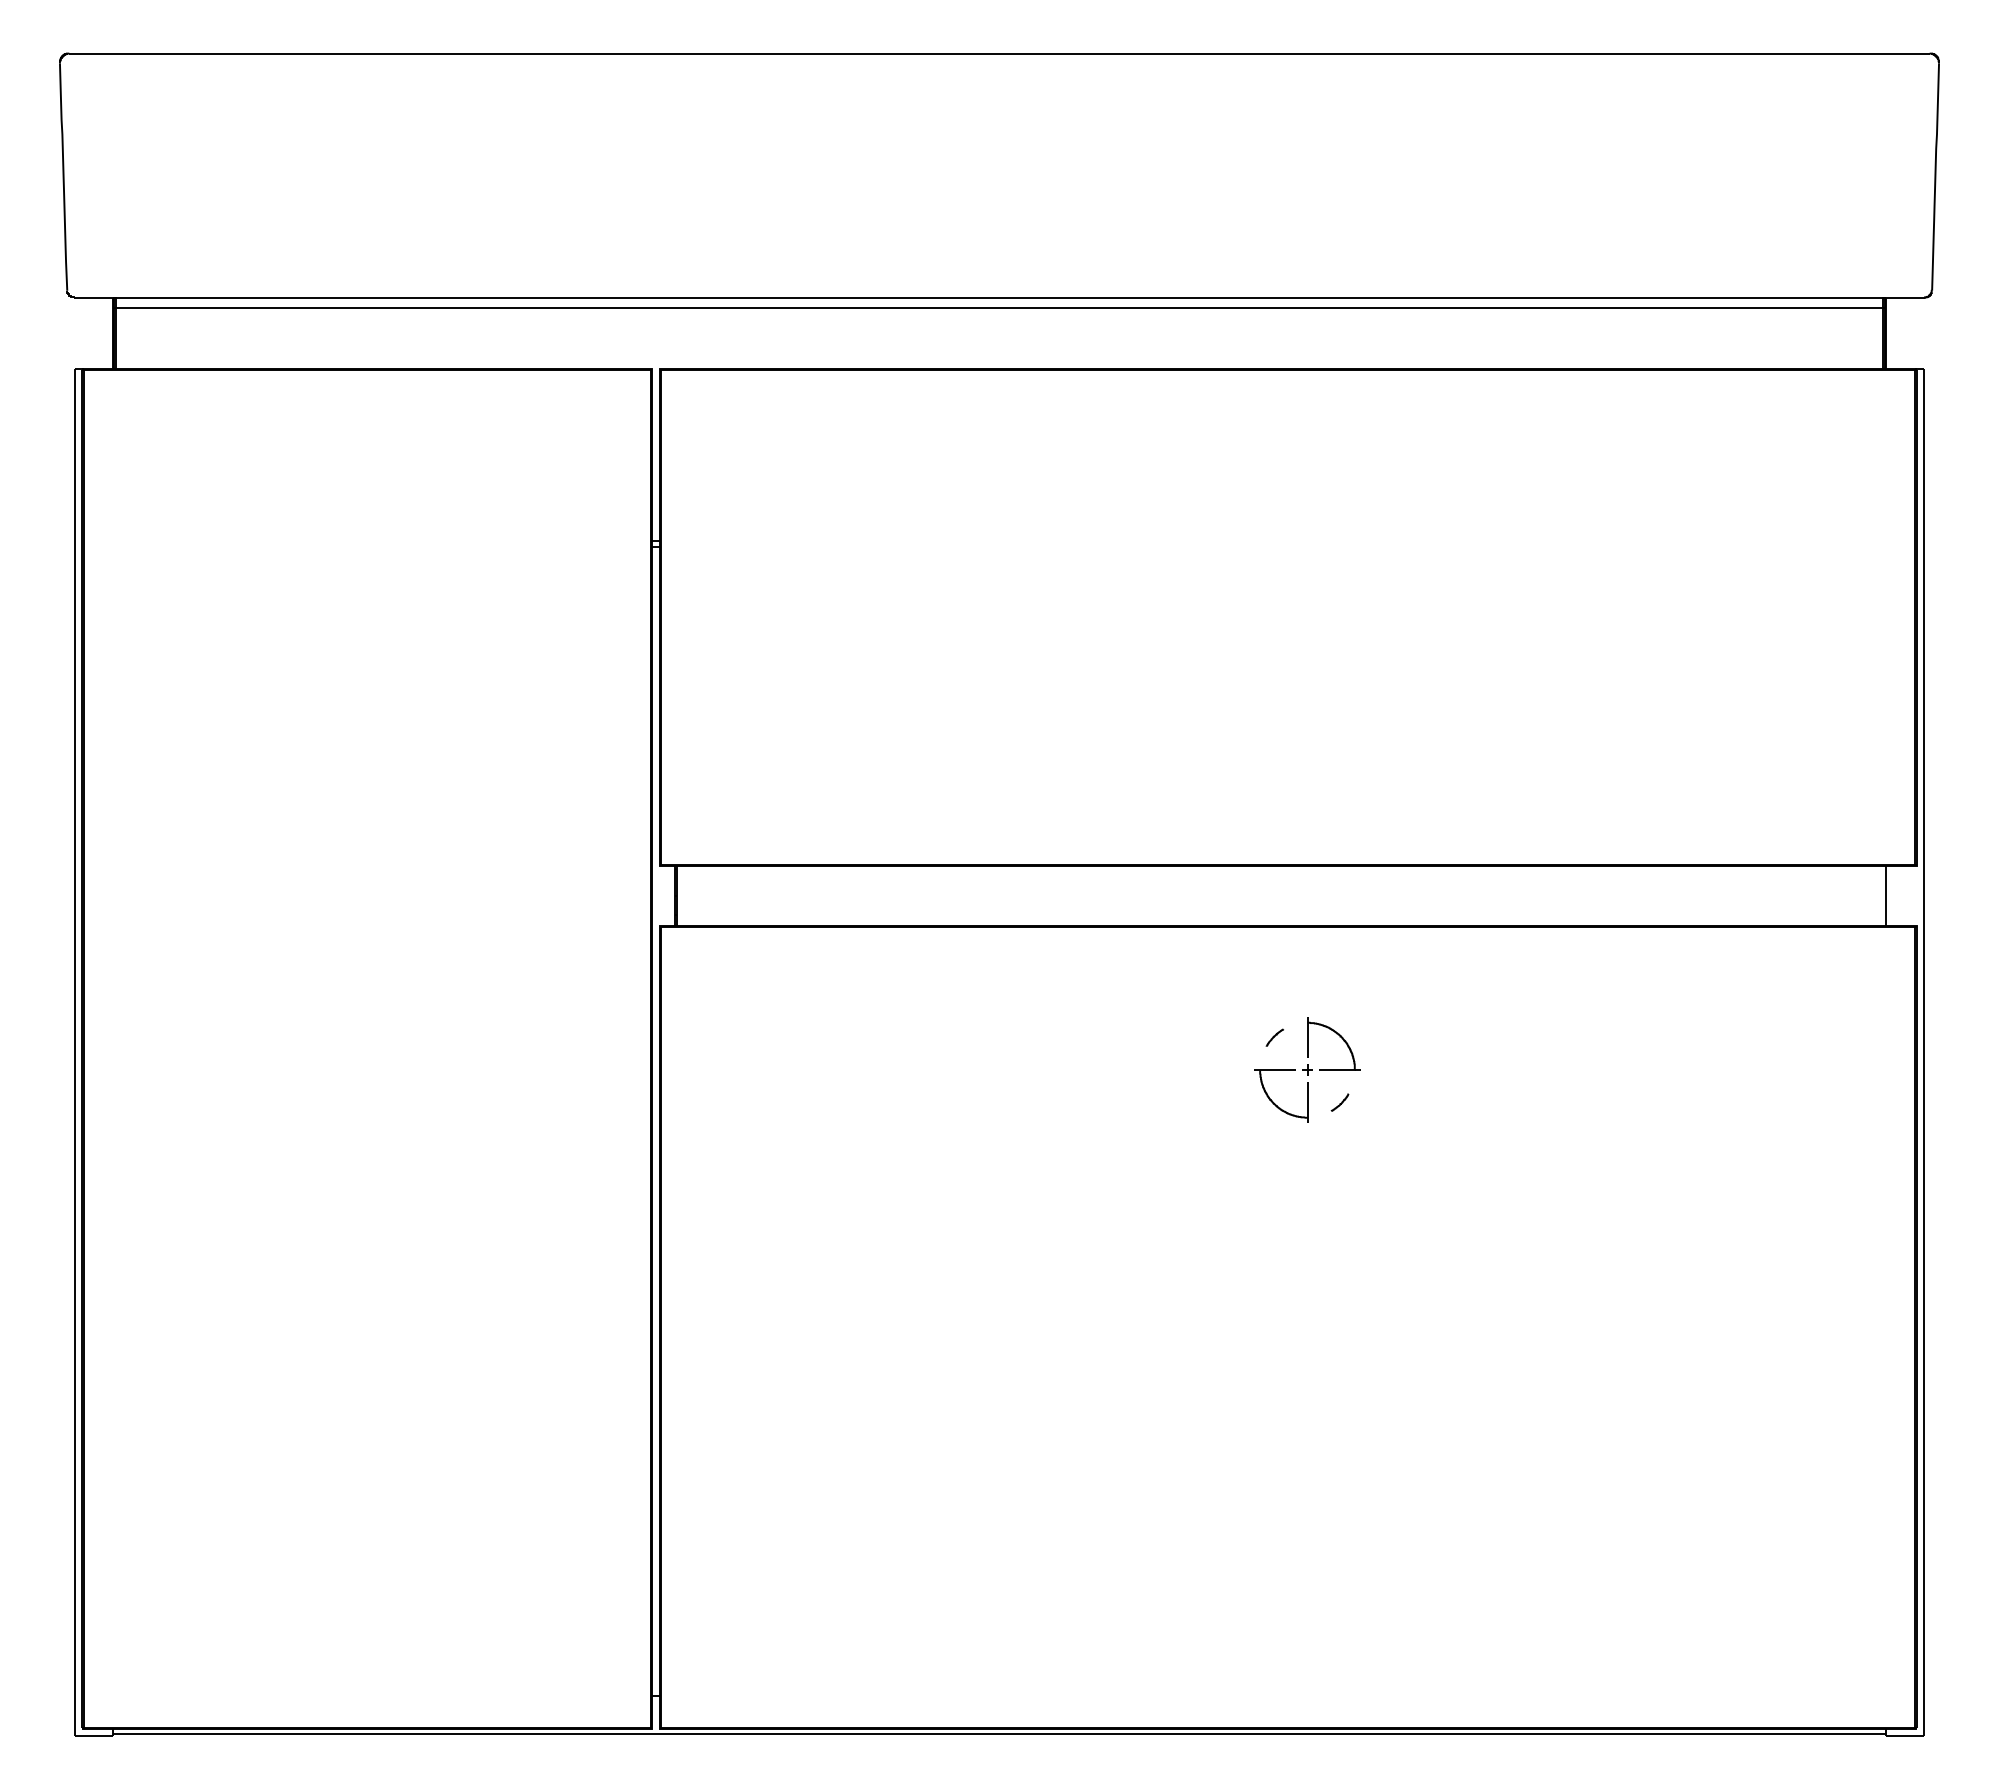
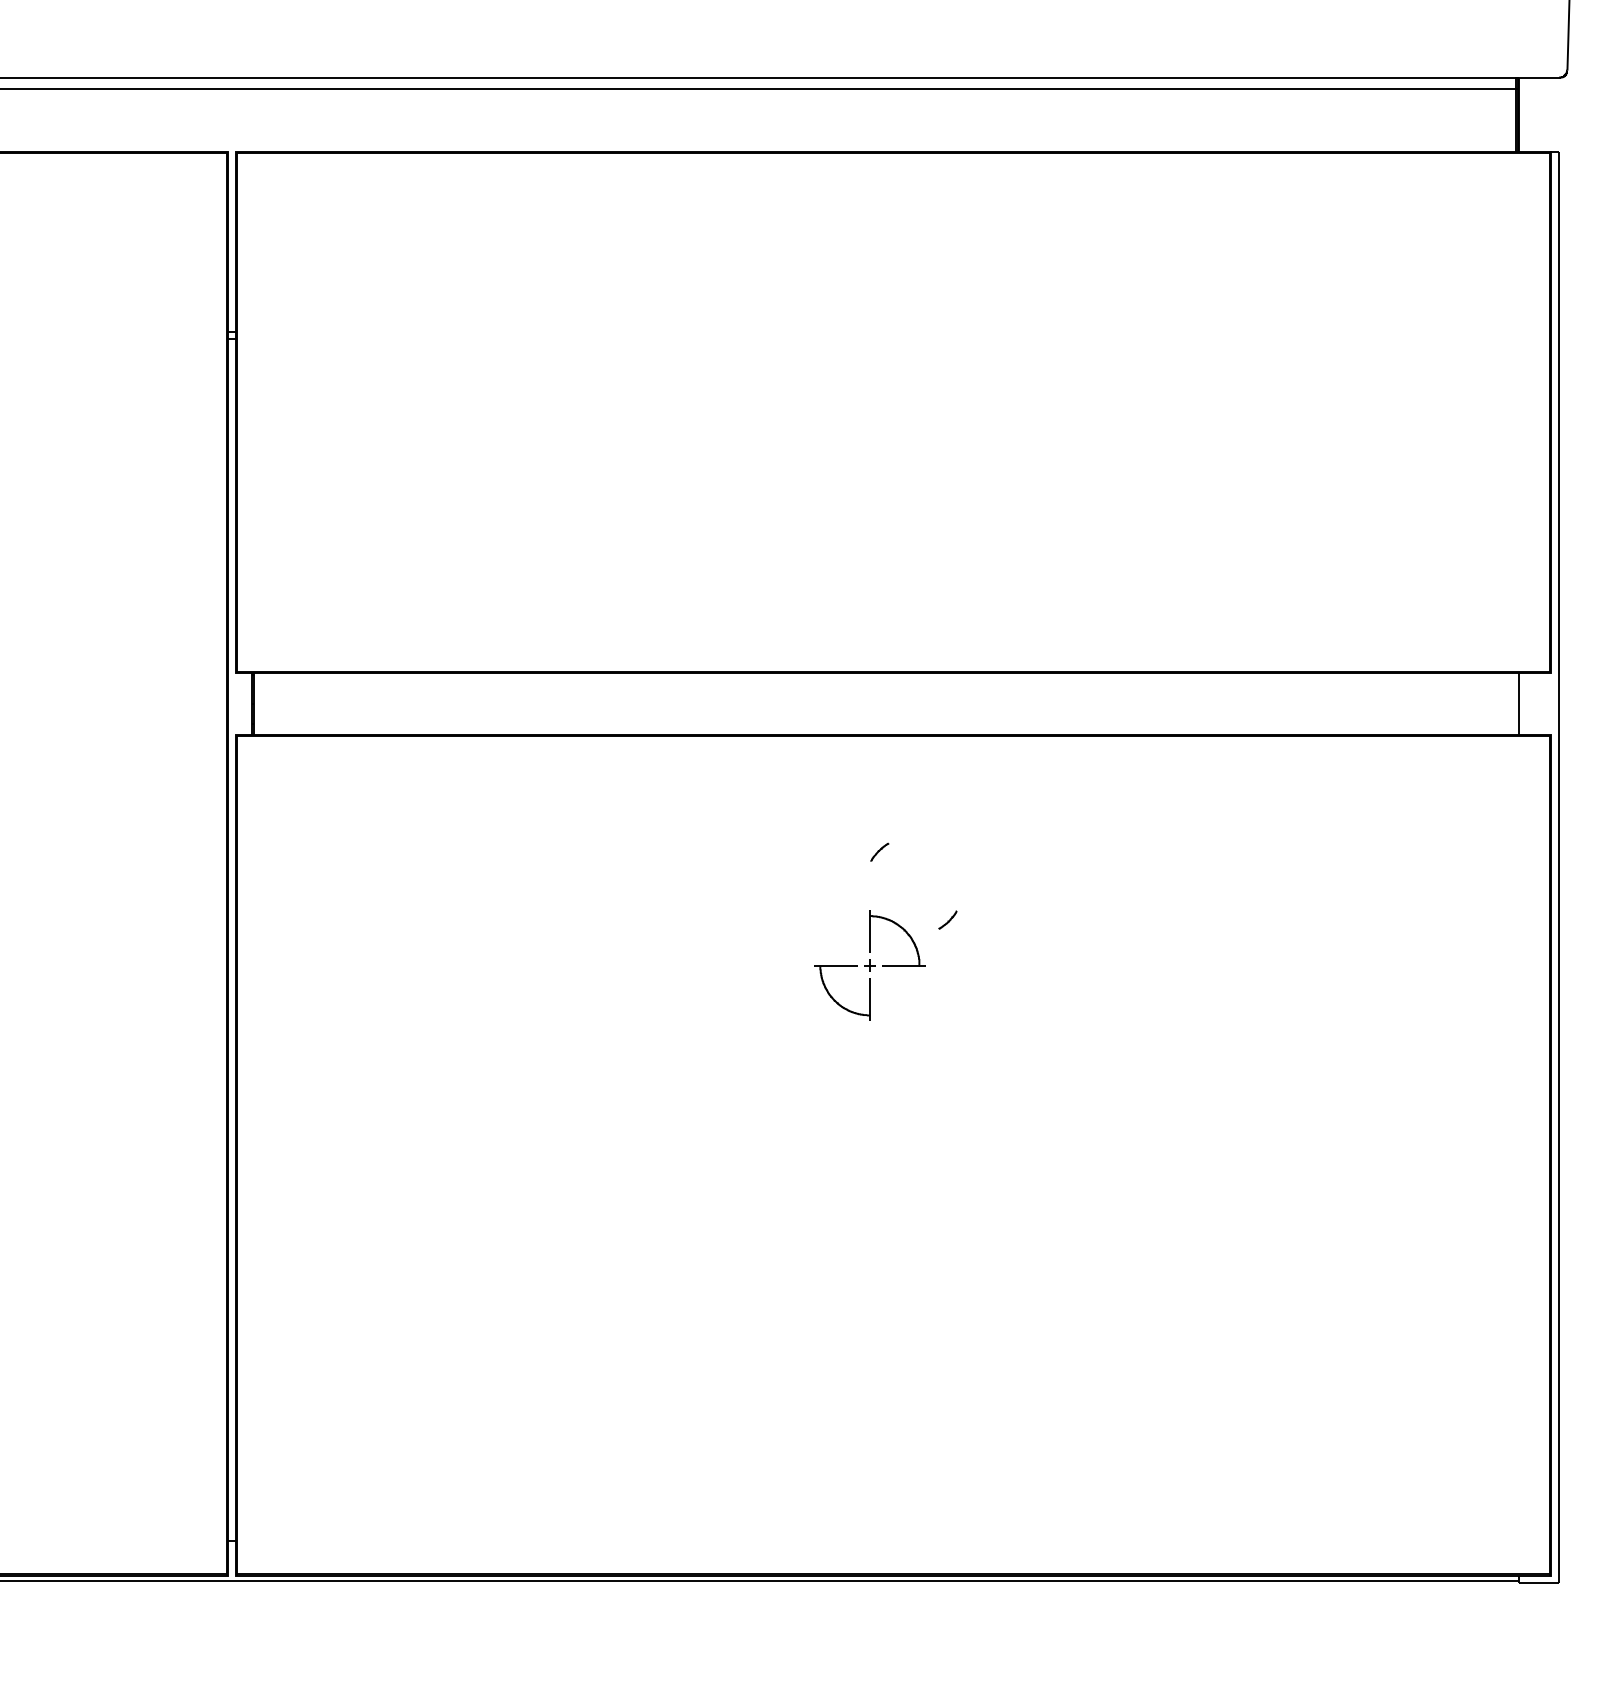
part: (1307, 1069) -> (869, 964), moved

